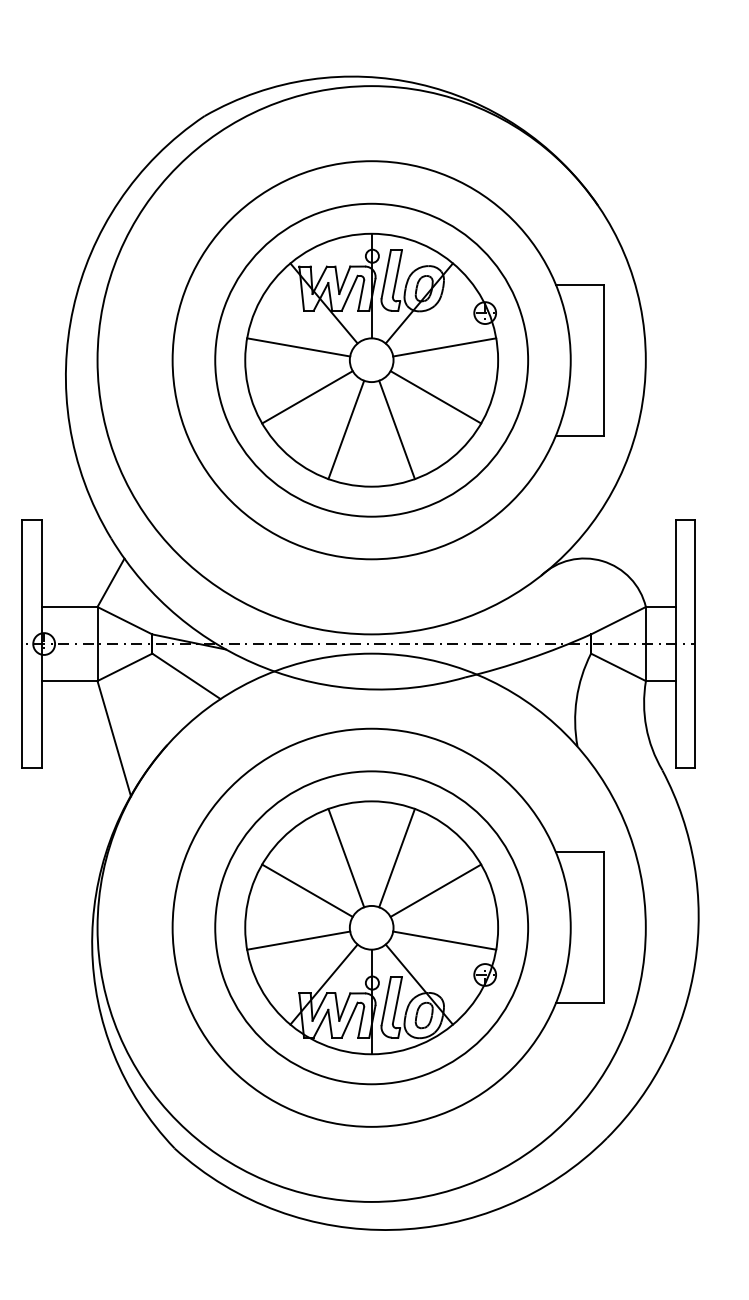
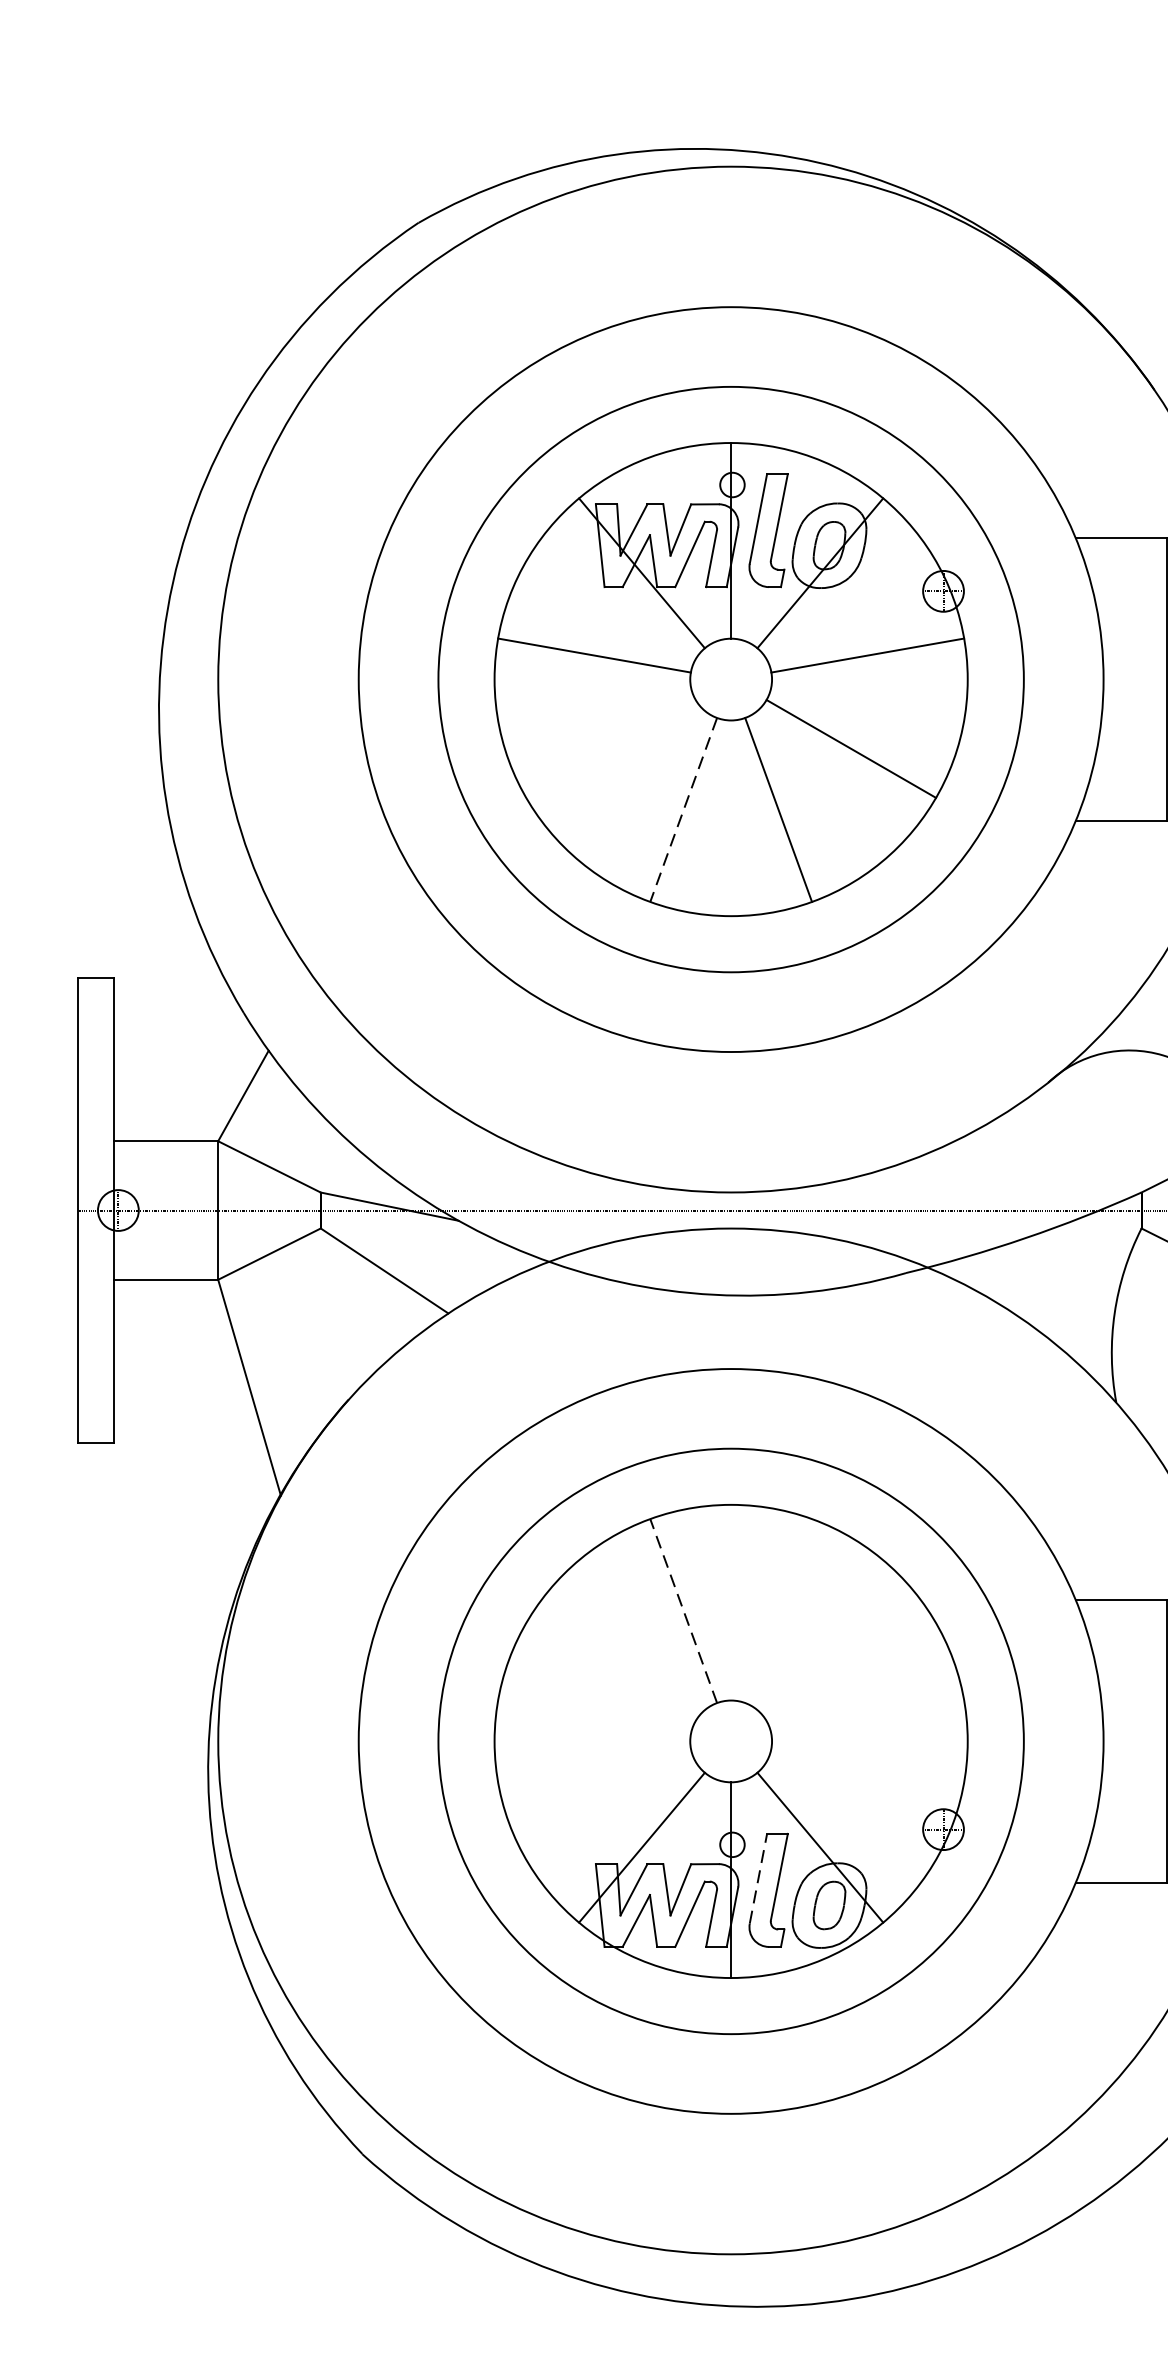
line: (307, 397) -> (611, 749), removed
line: (346, 430) -> (684, 811), solid -> dashed
line: (346, 857) -> (684, 1609), solid -> dashed
line: (396, 857) -> (777, 1609), removed
line: (307, 890) -> (611, 1671), removed
line: (435, 890) -> (850, 1671), removed
line: (298, 940) -> (594, 1765), removed
line: (444, 940) -> (867, 1765), removed
line: (386, 1000) -> (758, 1877), solid -> dashed

